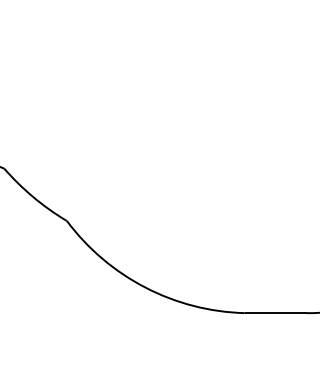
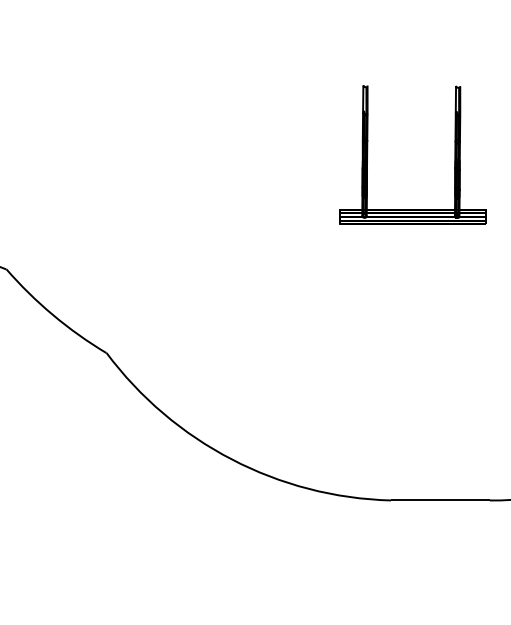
part: (284, 96) -> (454, 154), added

